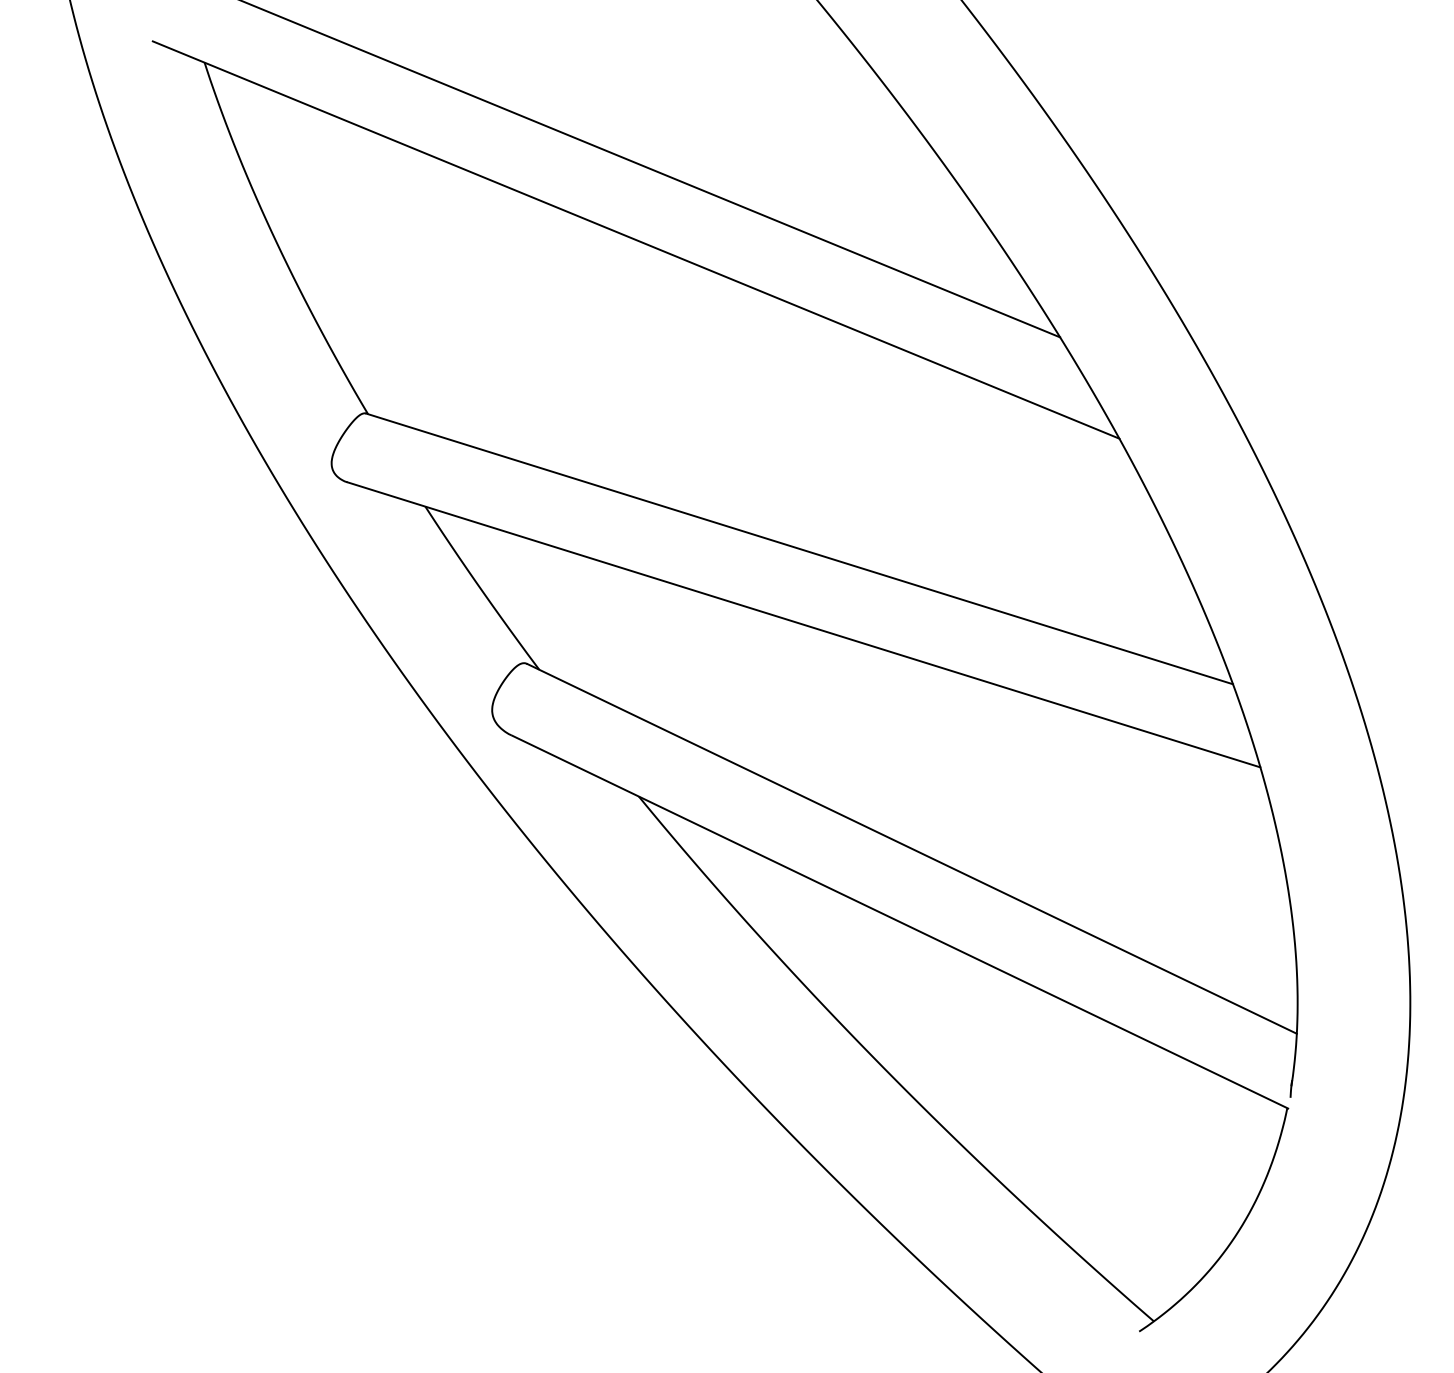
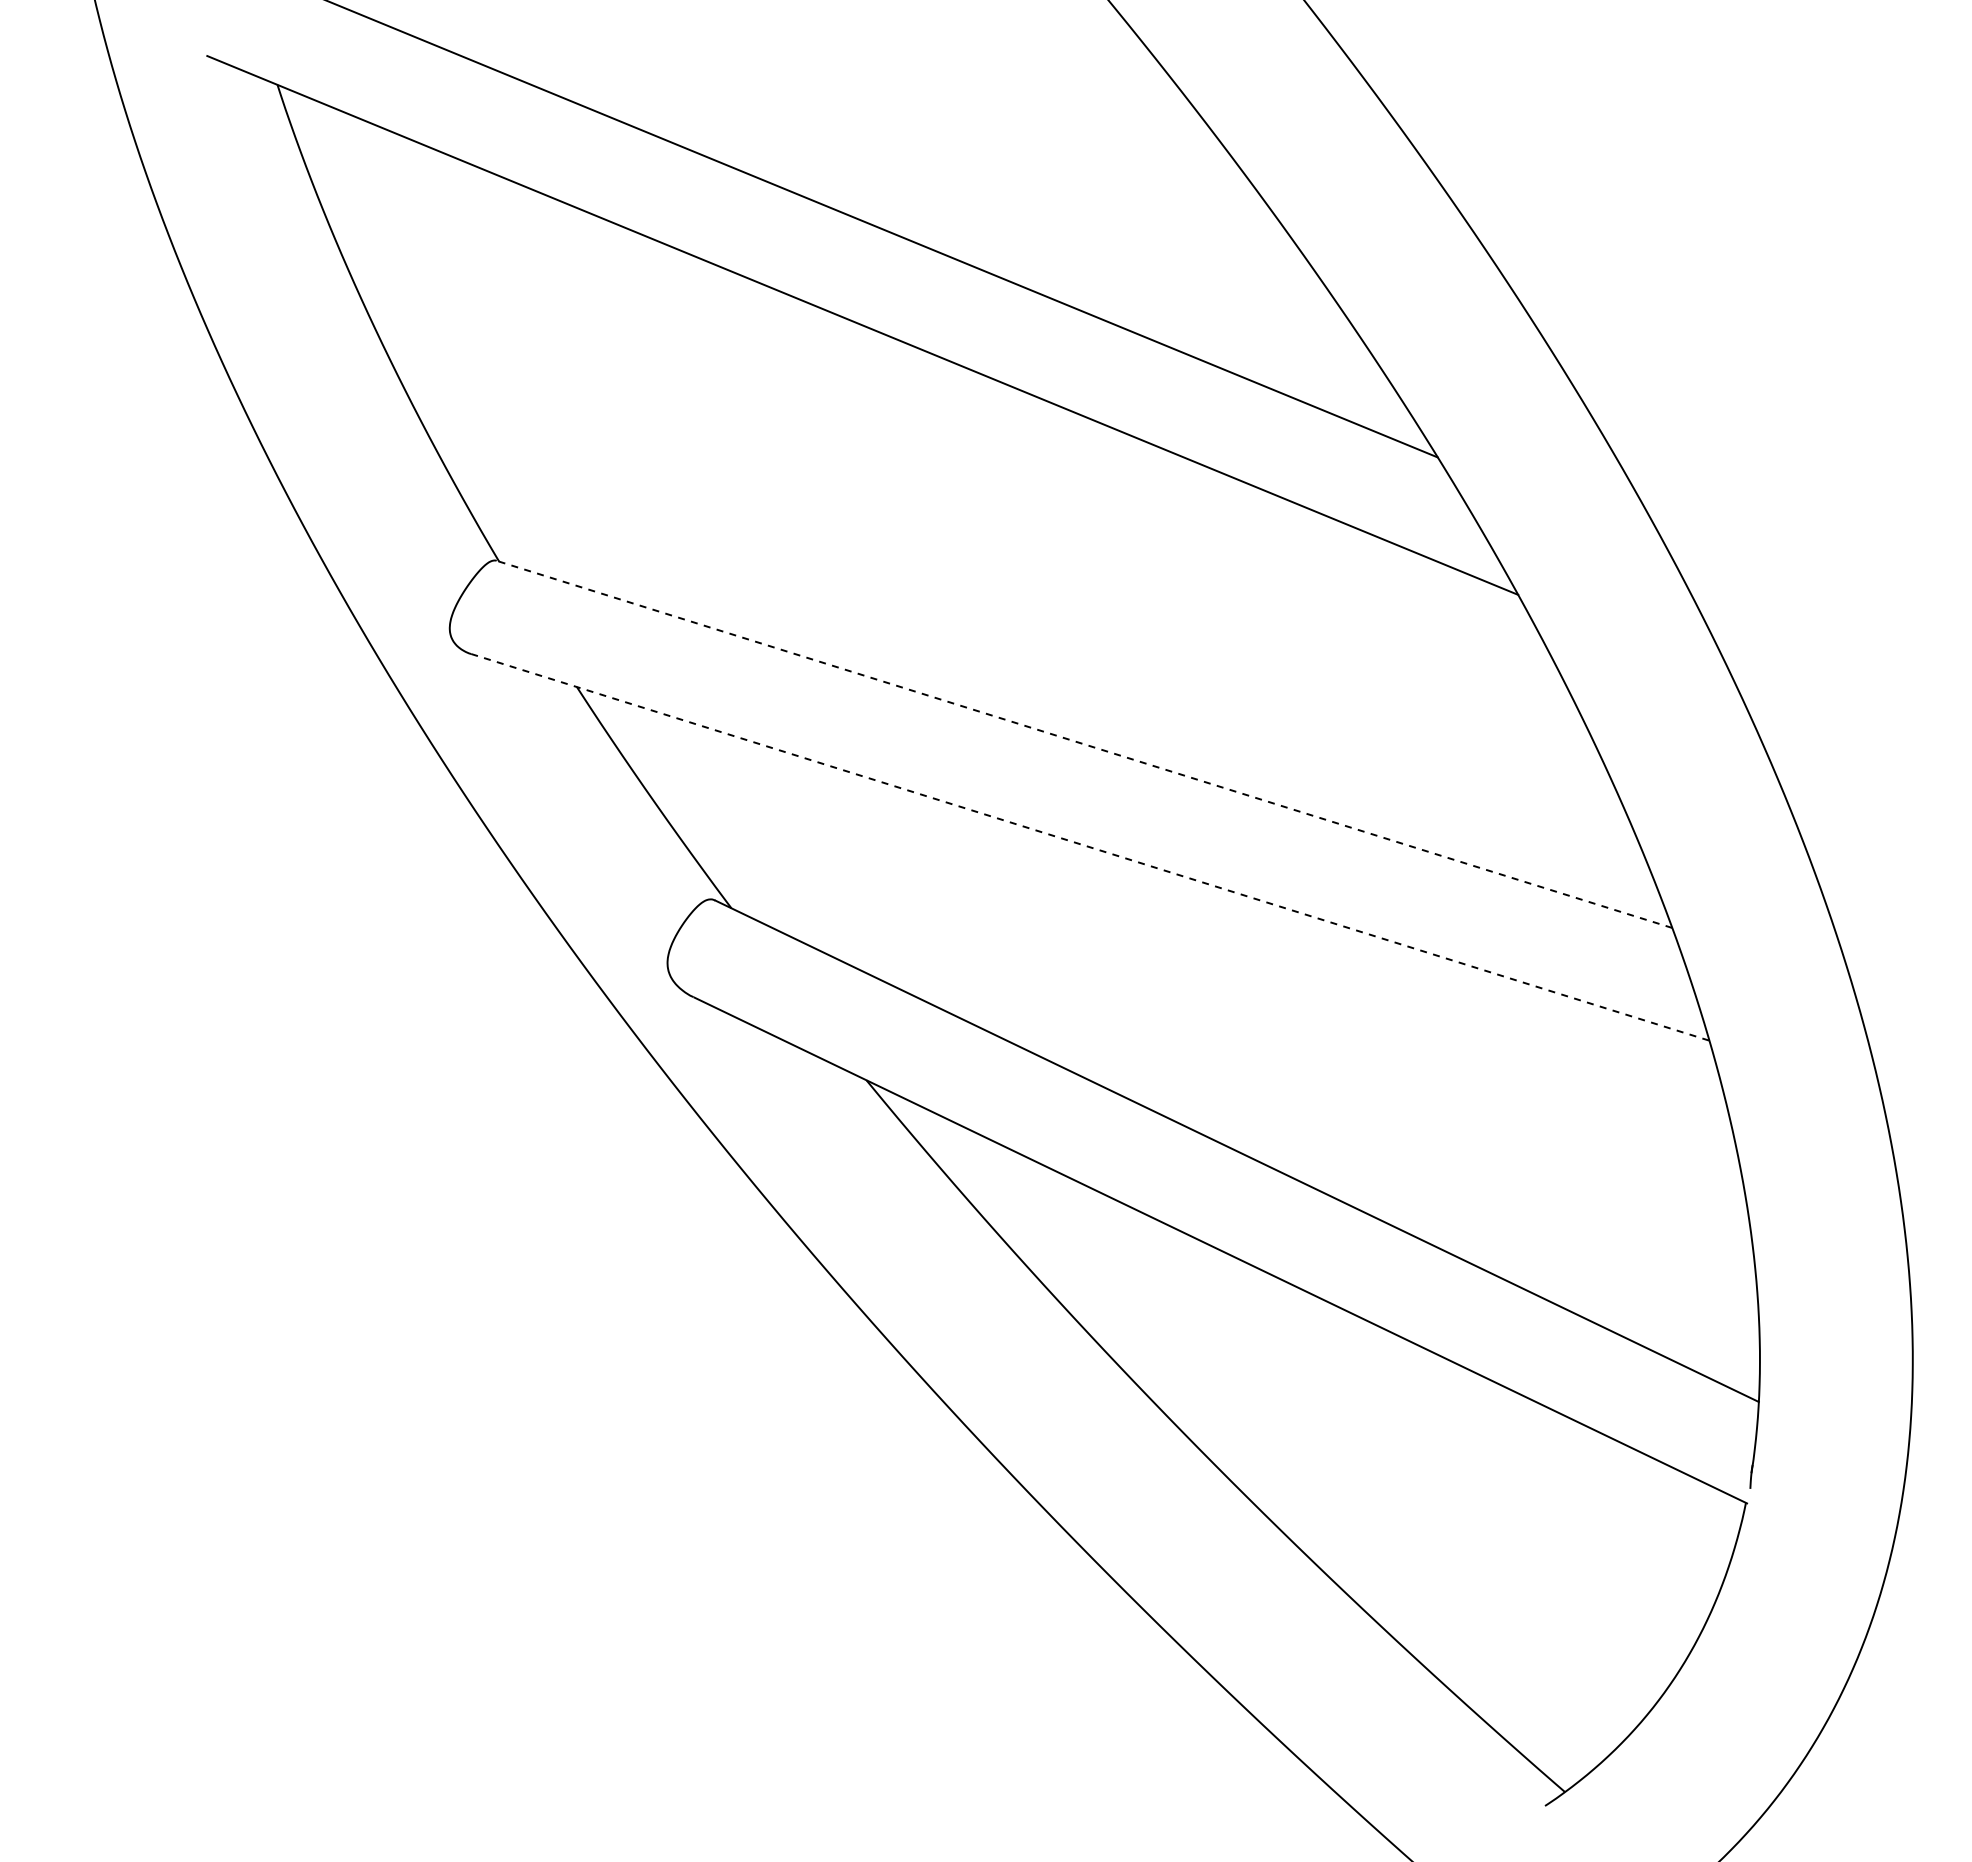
line: (799, 548) -> (1084, 744), solid -> dashed
line: (804, 624) -> (1090, 847), solid -> dashed

